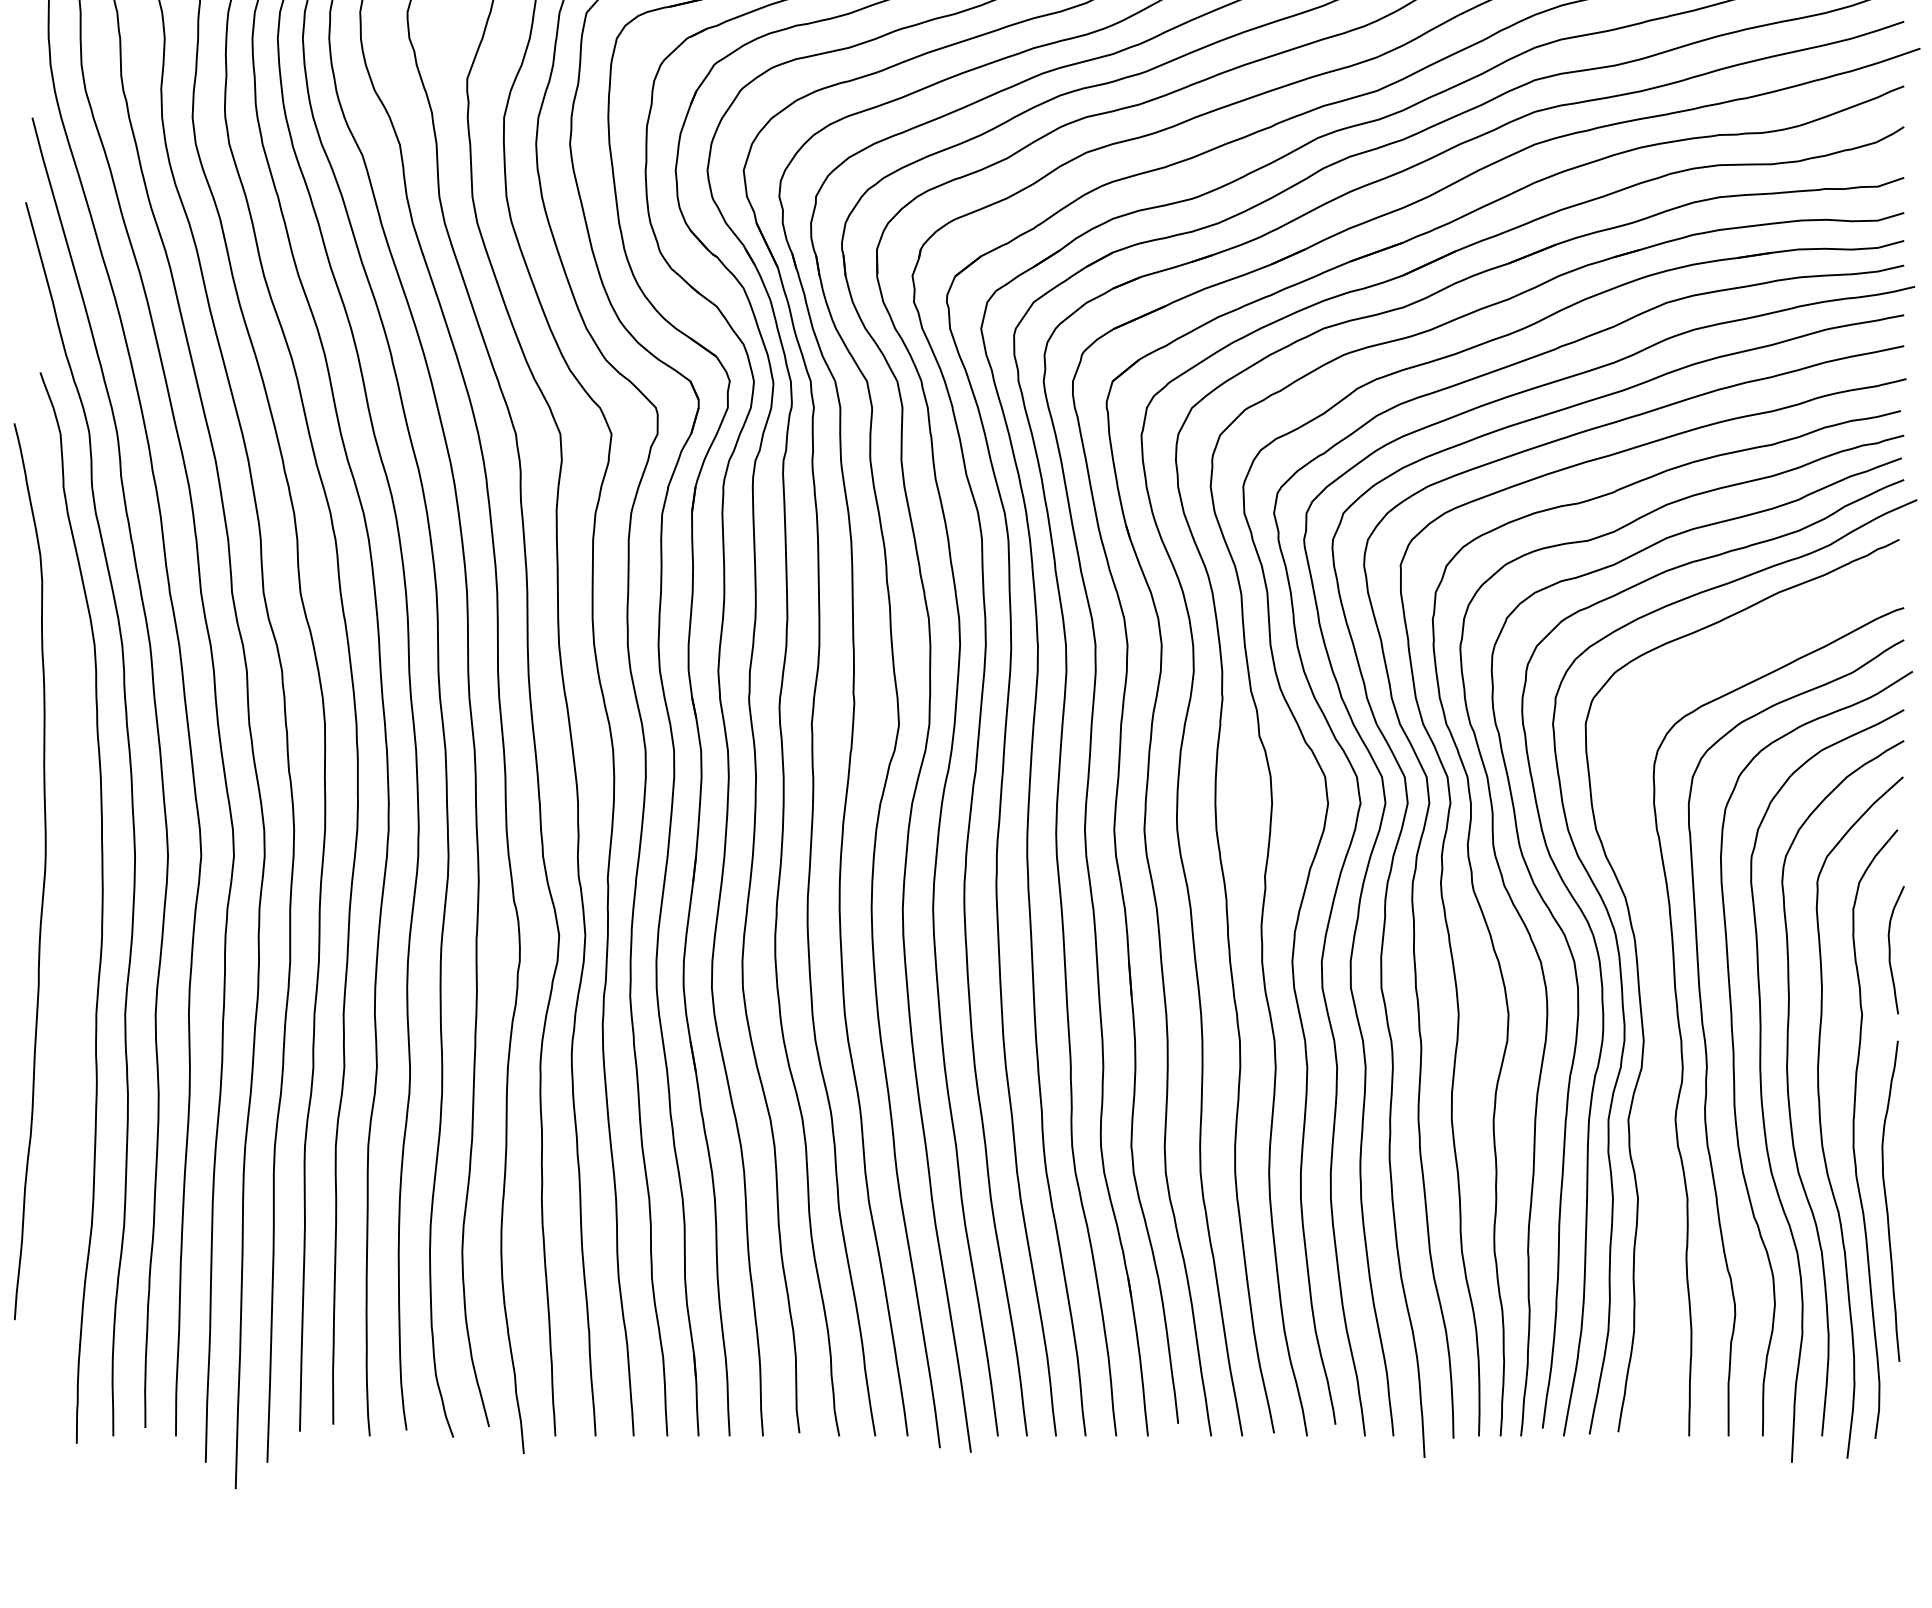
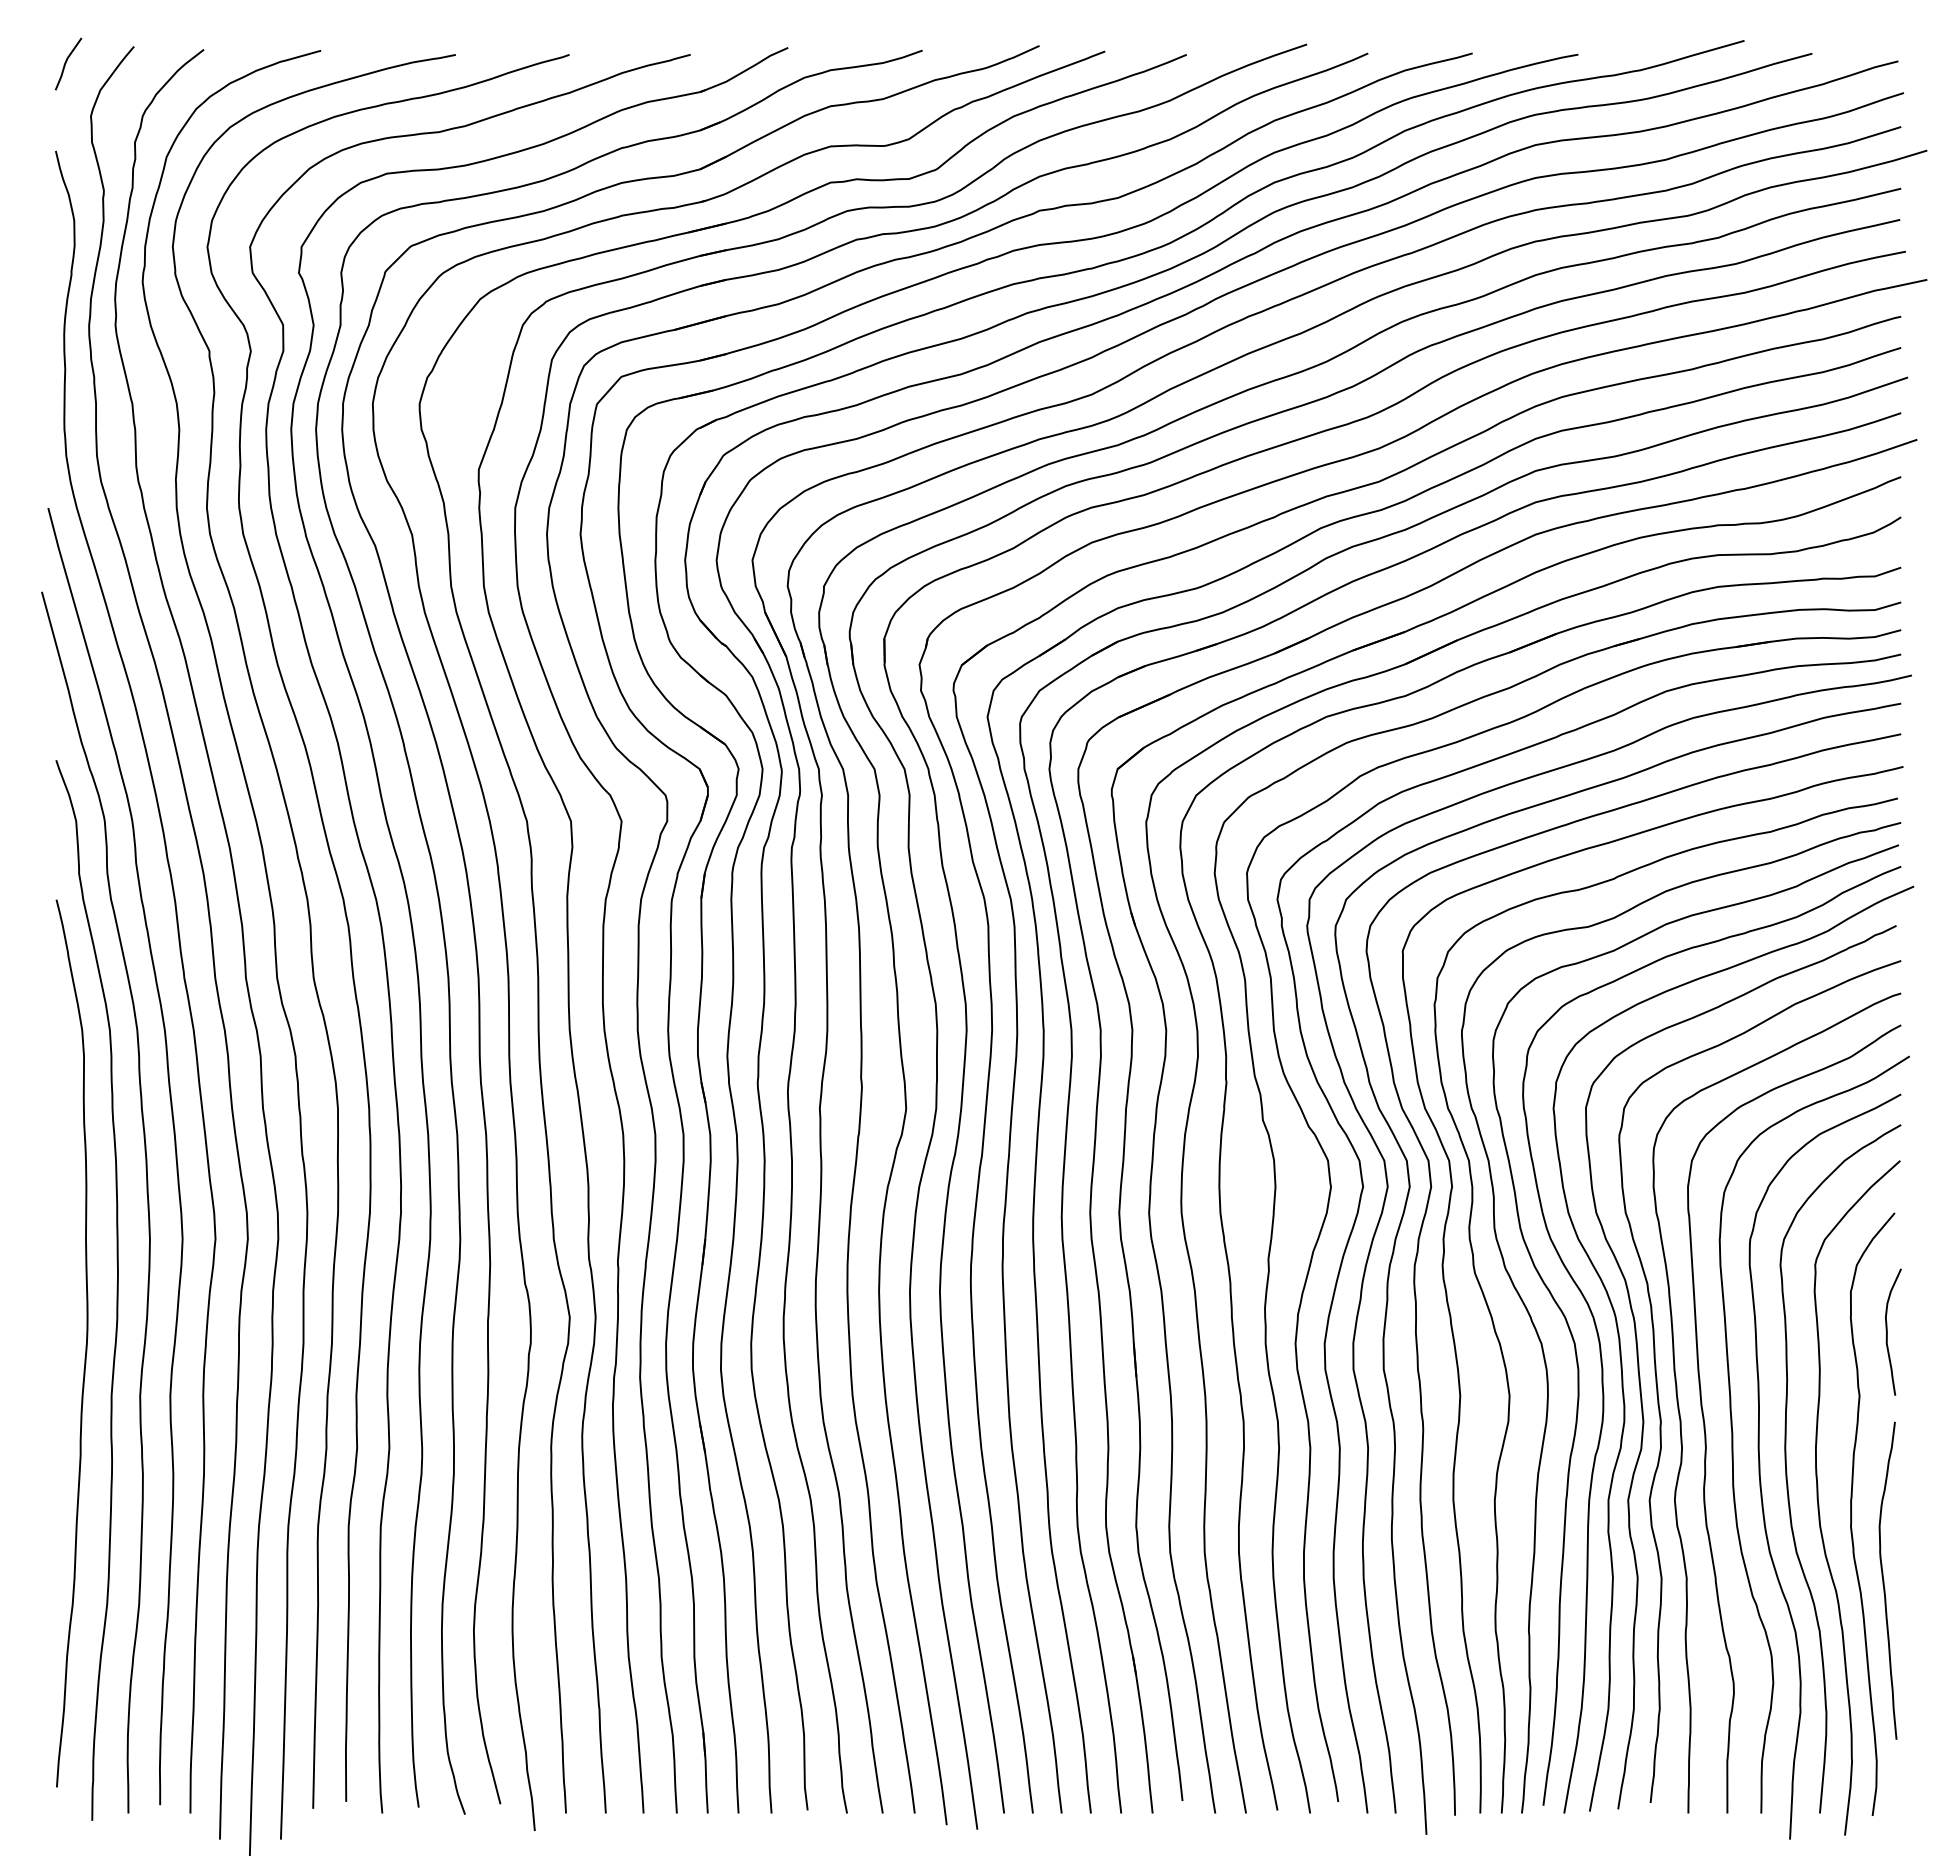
curve: (43, 873) -> (85, 1345), moved
curve: (1659, 1007) -> (1658, 1388), added

